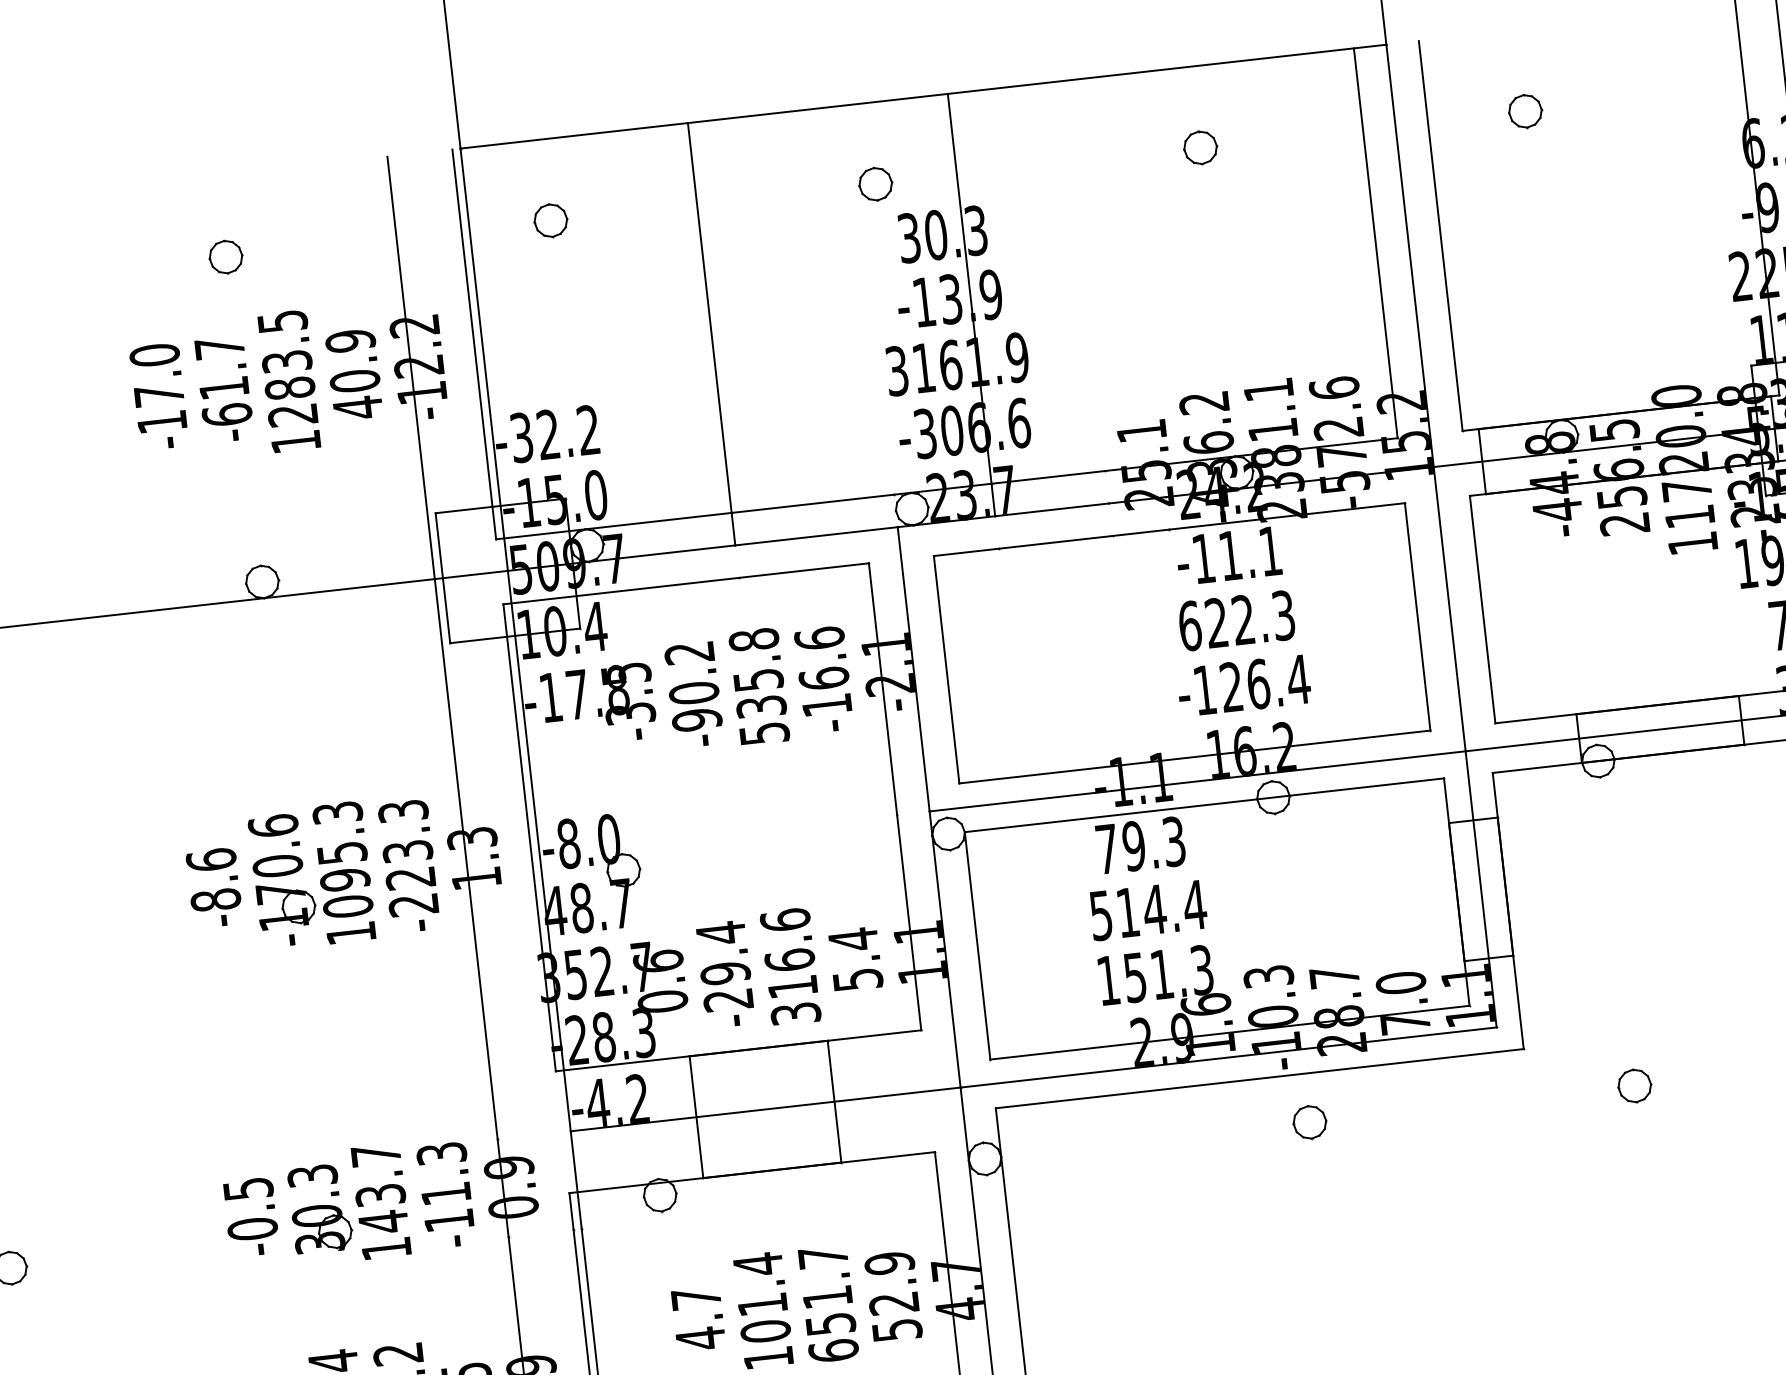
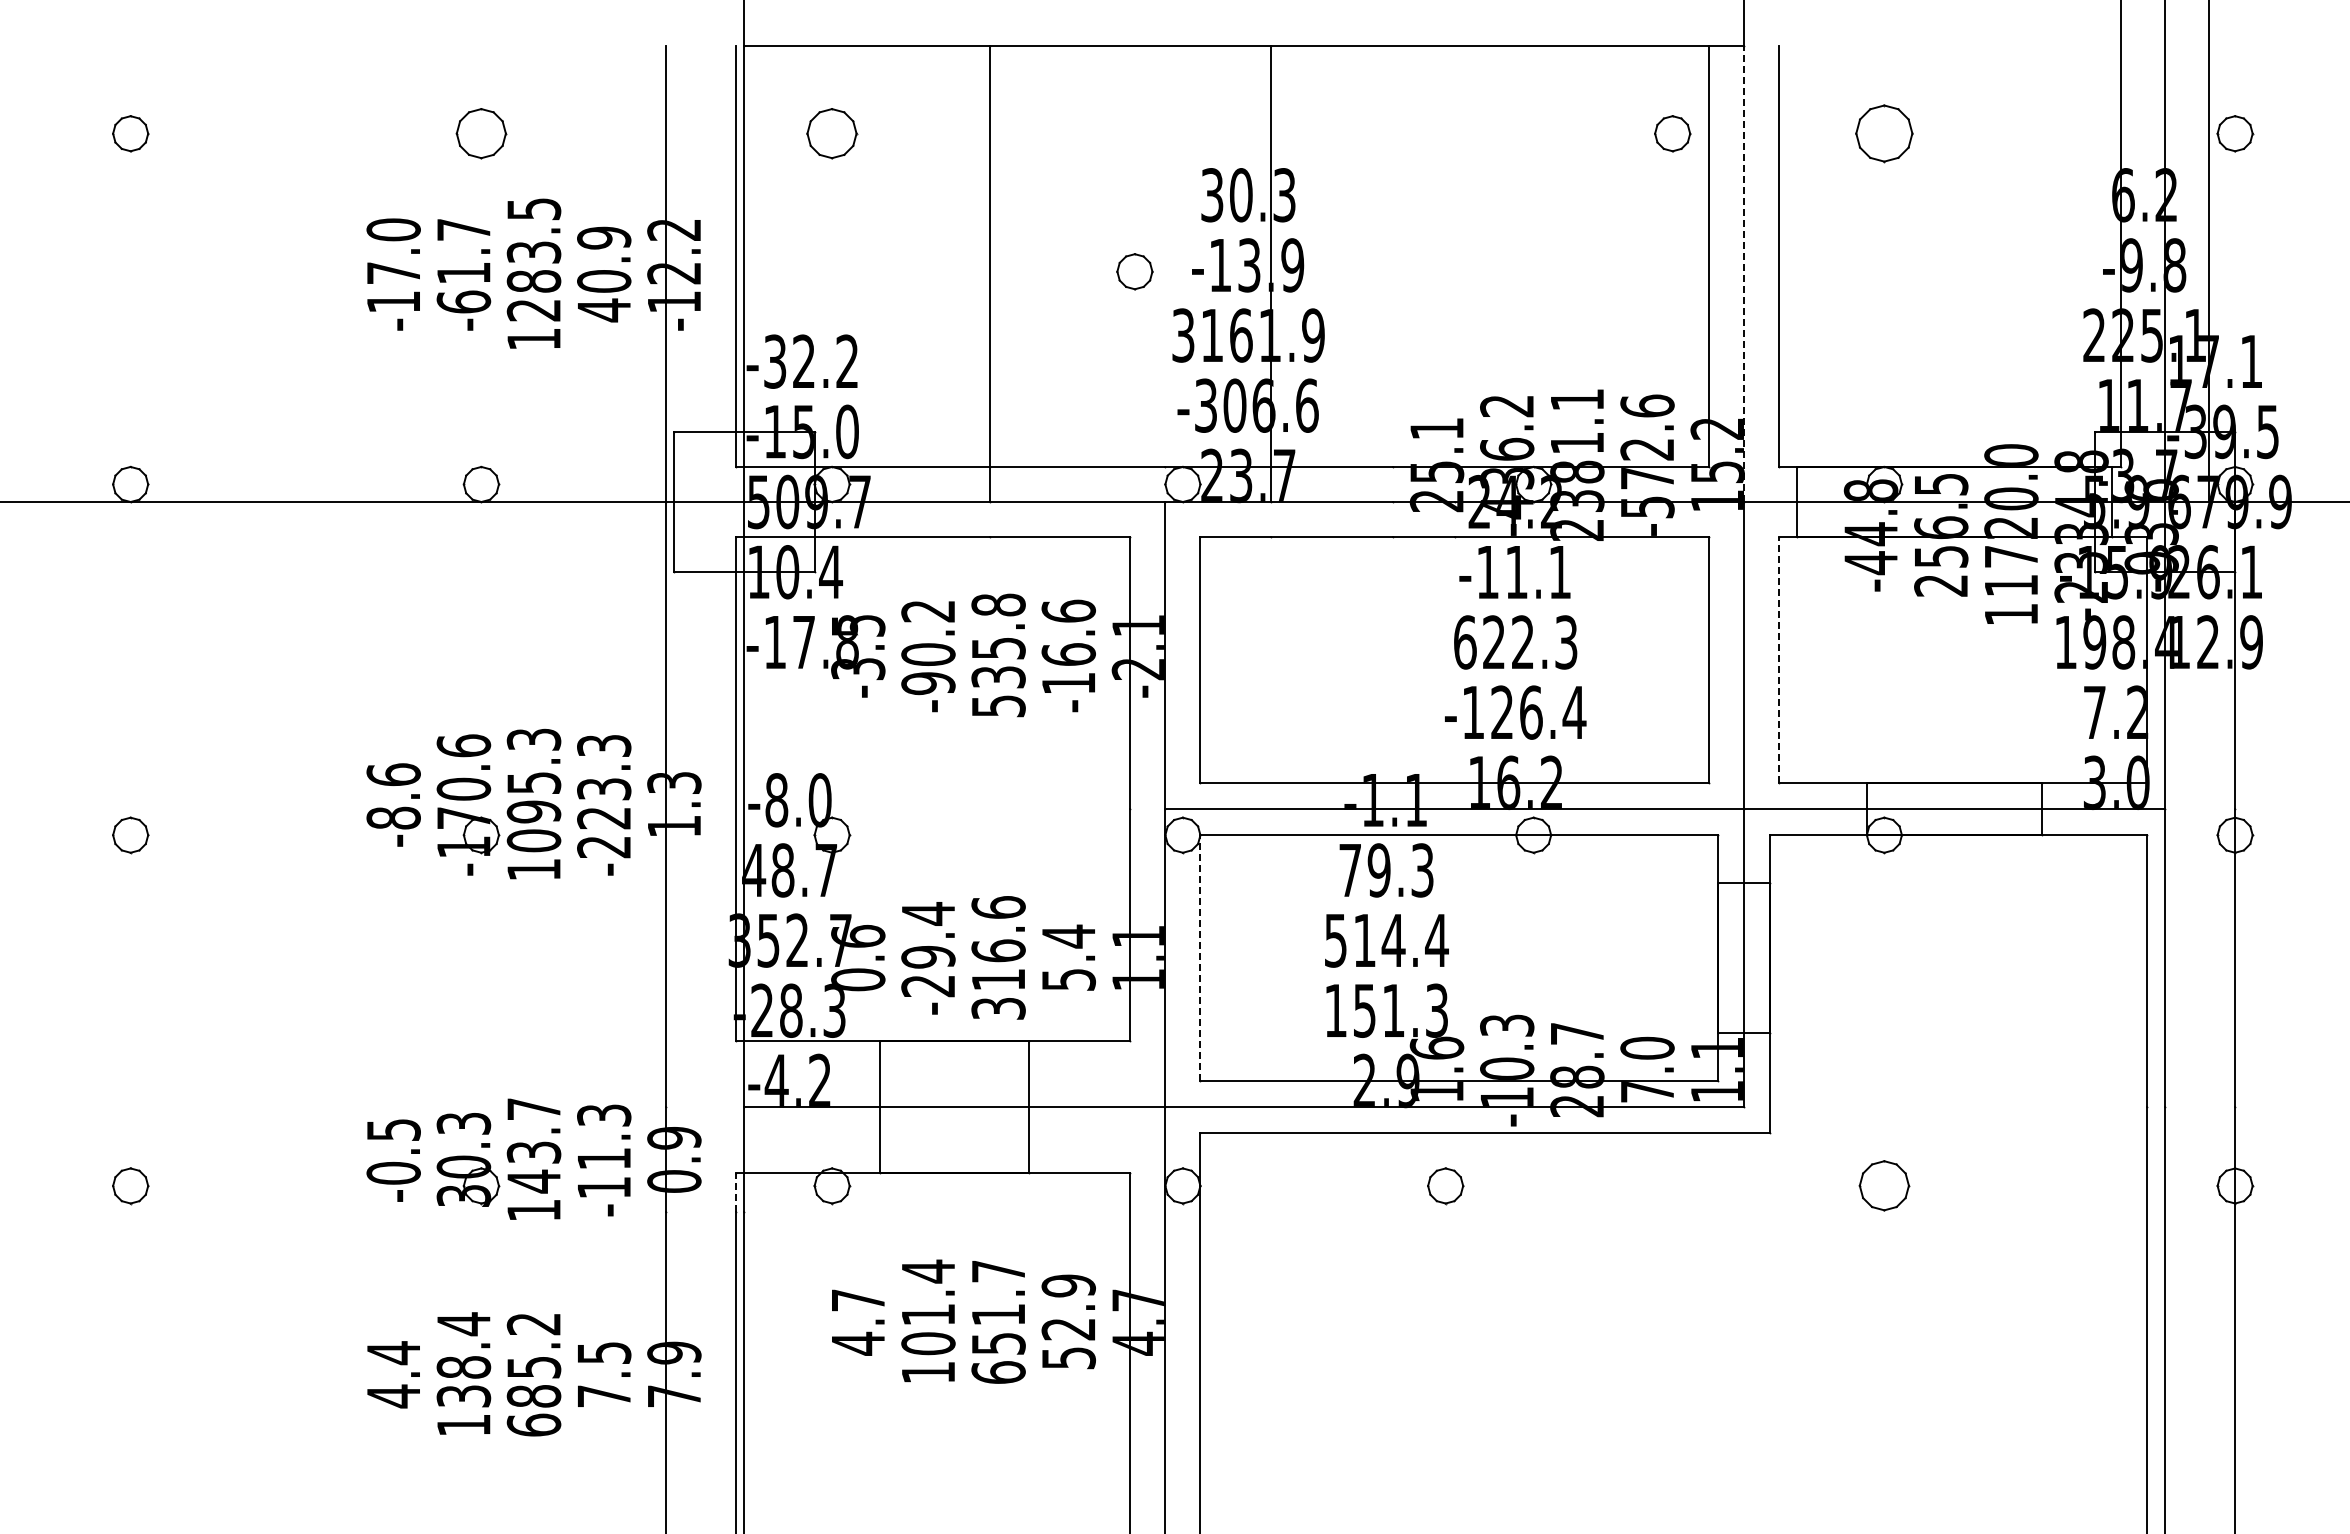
part: (1525, 111) -> (1884, 133), size x1.6
part: (1200, 147) -> (1672, 133), moved
part: (875, 184) -> (1134, 271), moved
part: (551, 220) -> (832, 133), size x1.4
part: (226, 256) -> (481, 133), size x1.4
line: (1410, 256) -> (1744, 274), solid -> dashed
line: (1482, 609) -> (1779, 659), solid -> dashed
line: (977, 945) -> (1200, 957), solid -> dashed
part: (1634, 1086) -> (1884, 1186), size x1.4
part: (1309, 1122) -> (1445, 1186), moved
line: (571, 1211) -> (735, 1192), solid -> dashed

